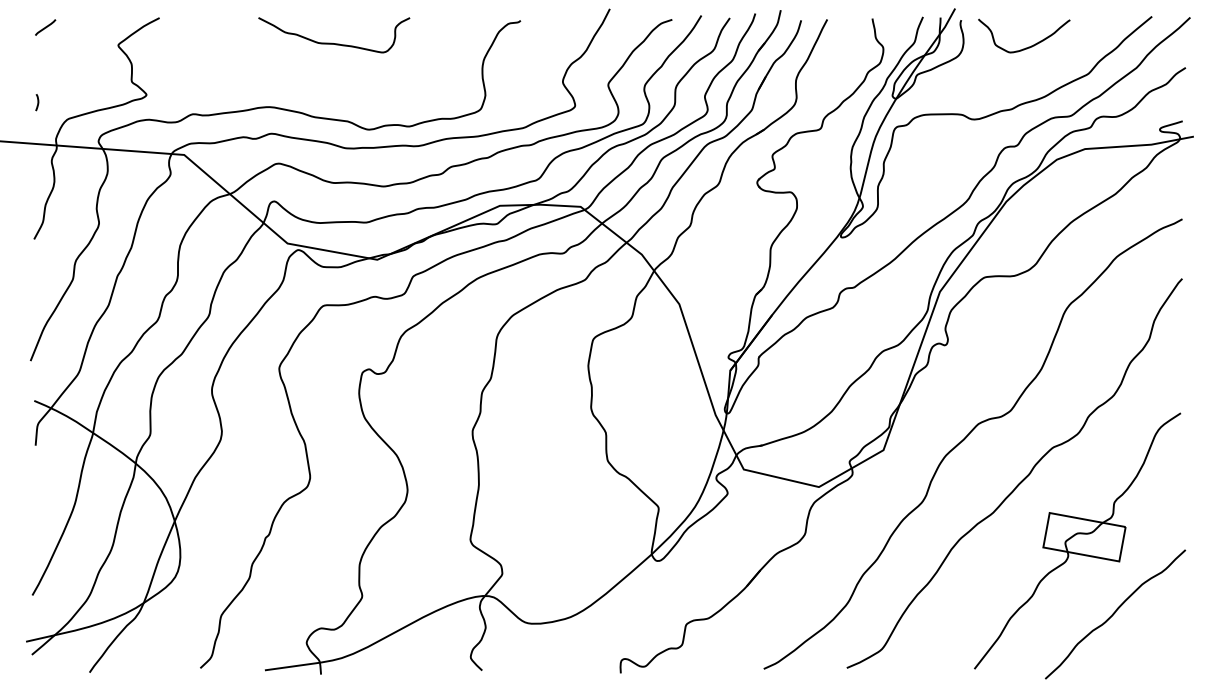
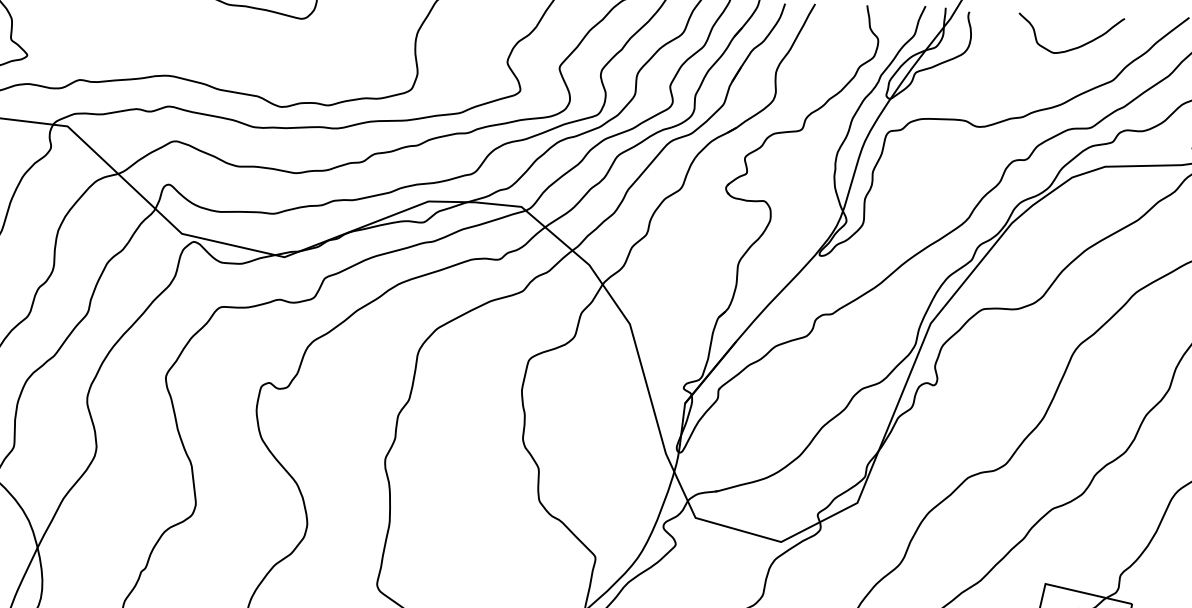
curve: (1028, 46) -> (1075, 47), moved

